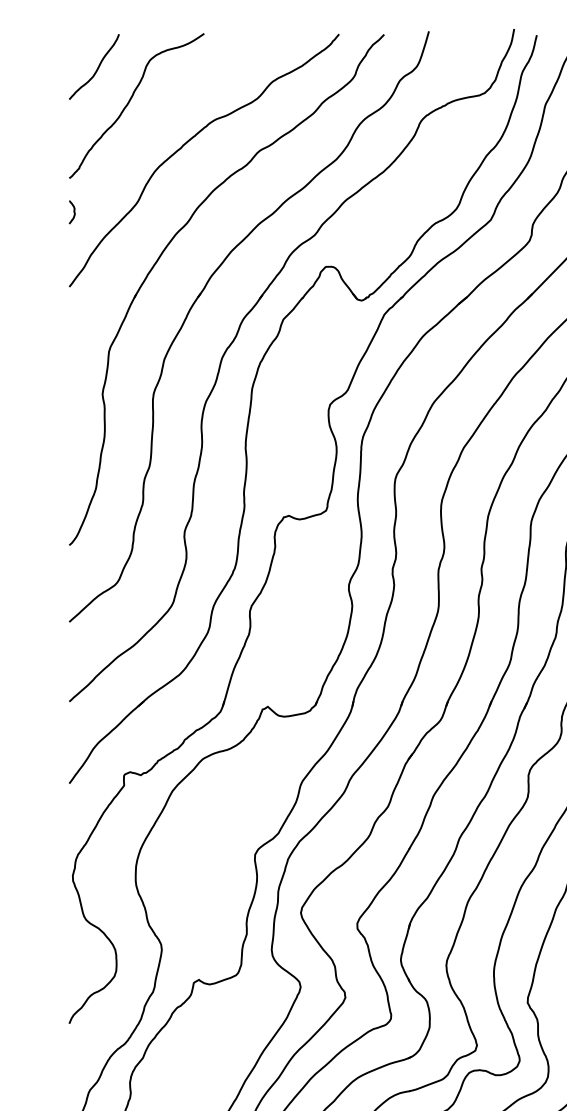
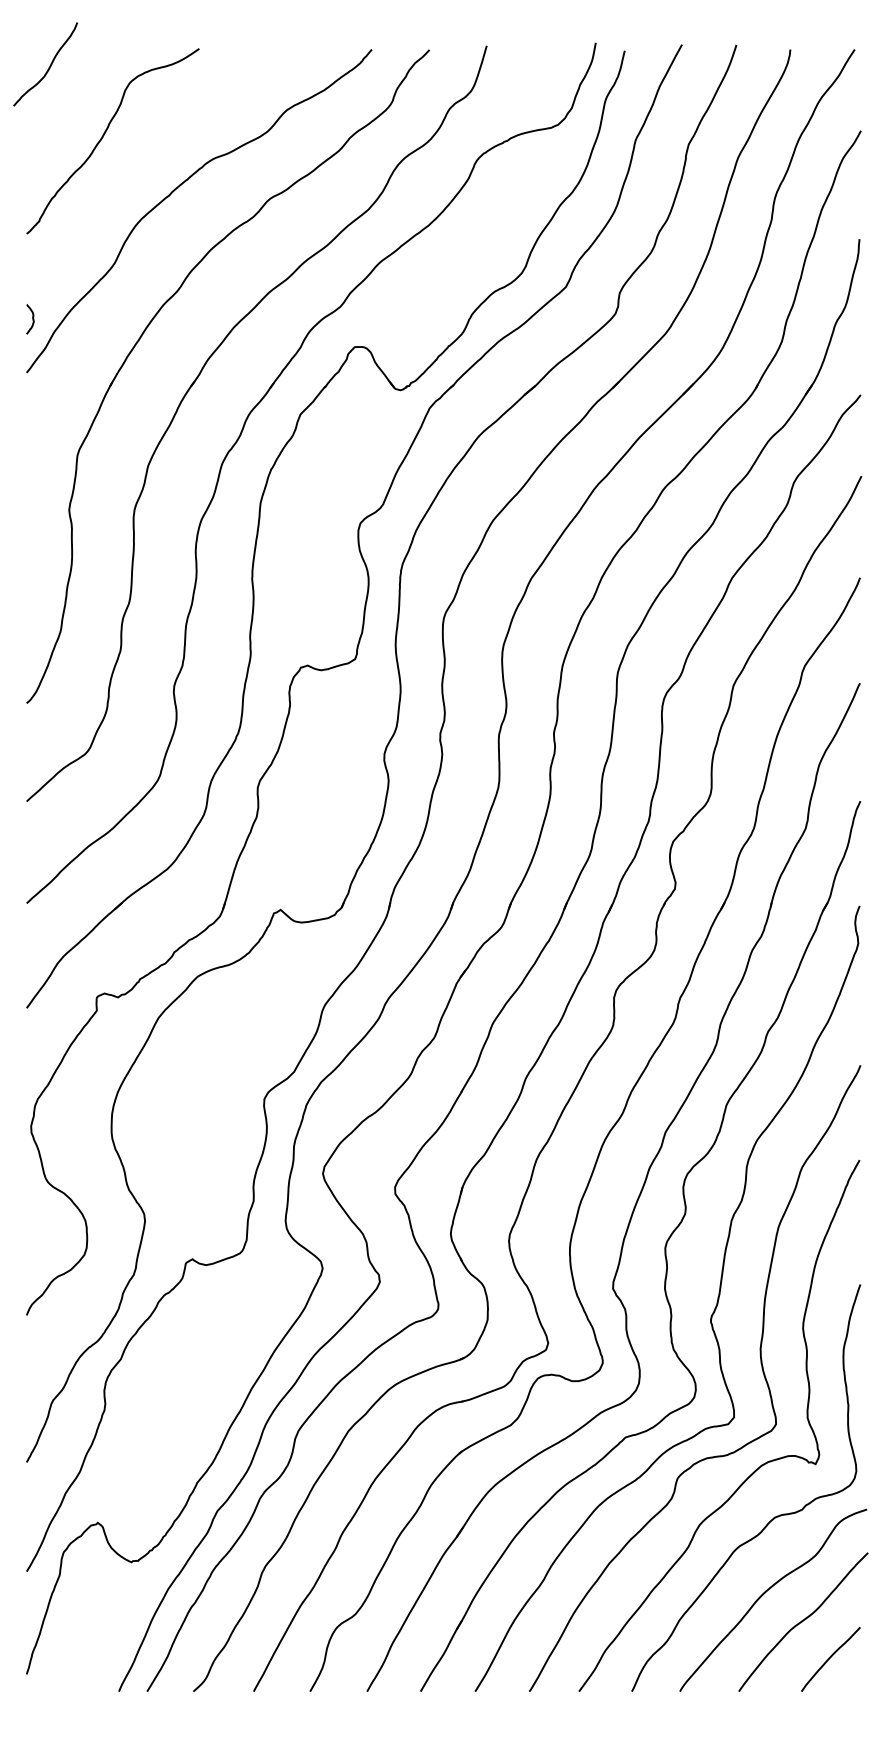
curve: (97, 67) -> (49, 65), moved
curve: (73, 212) -> (32, 319), moved

